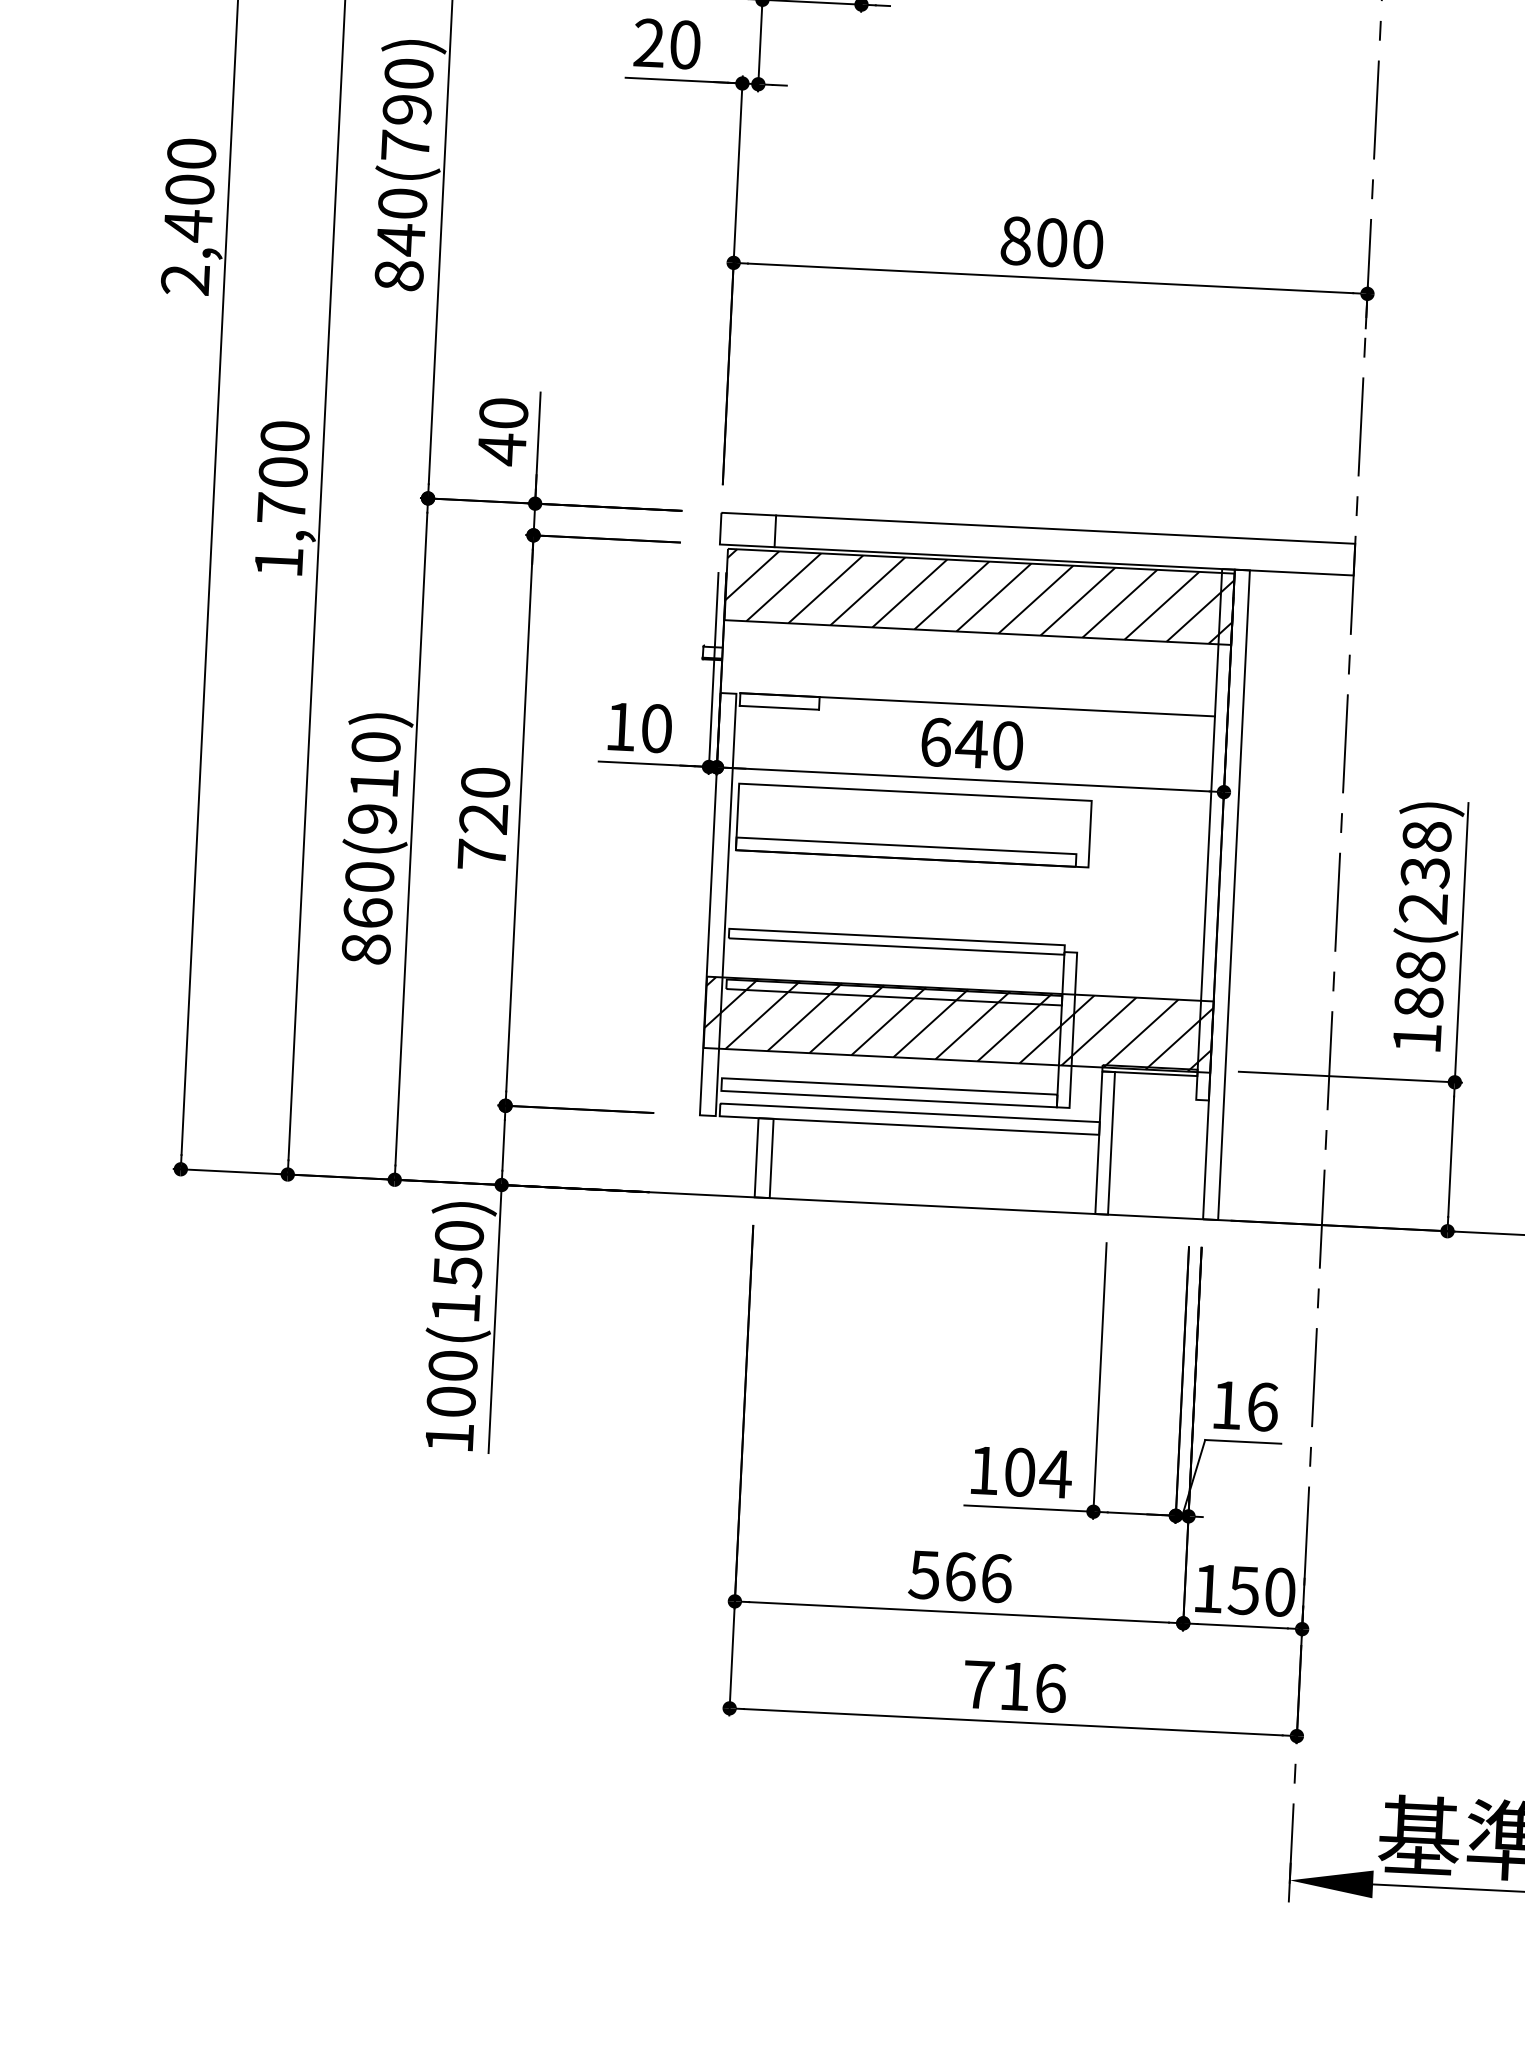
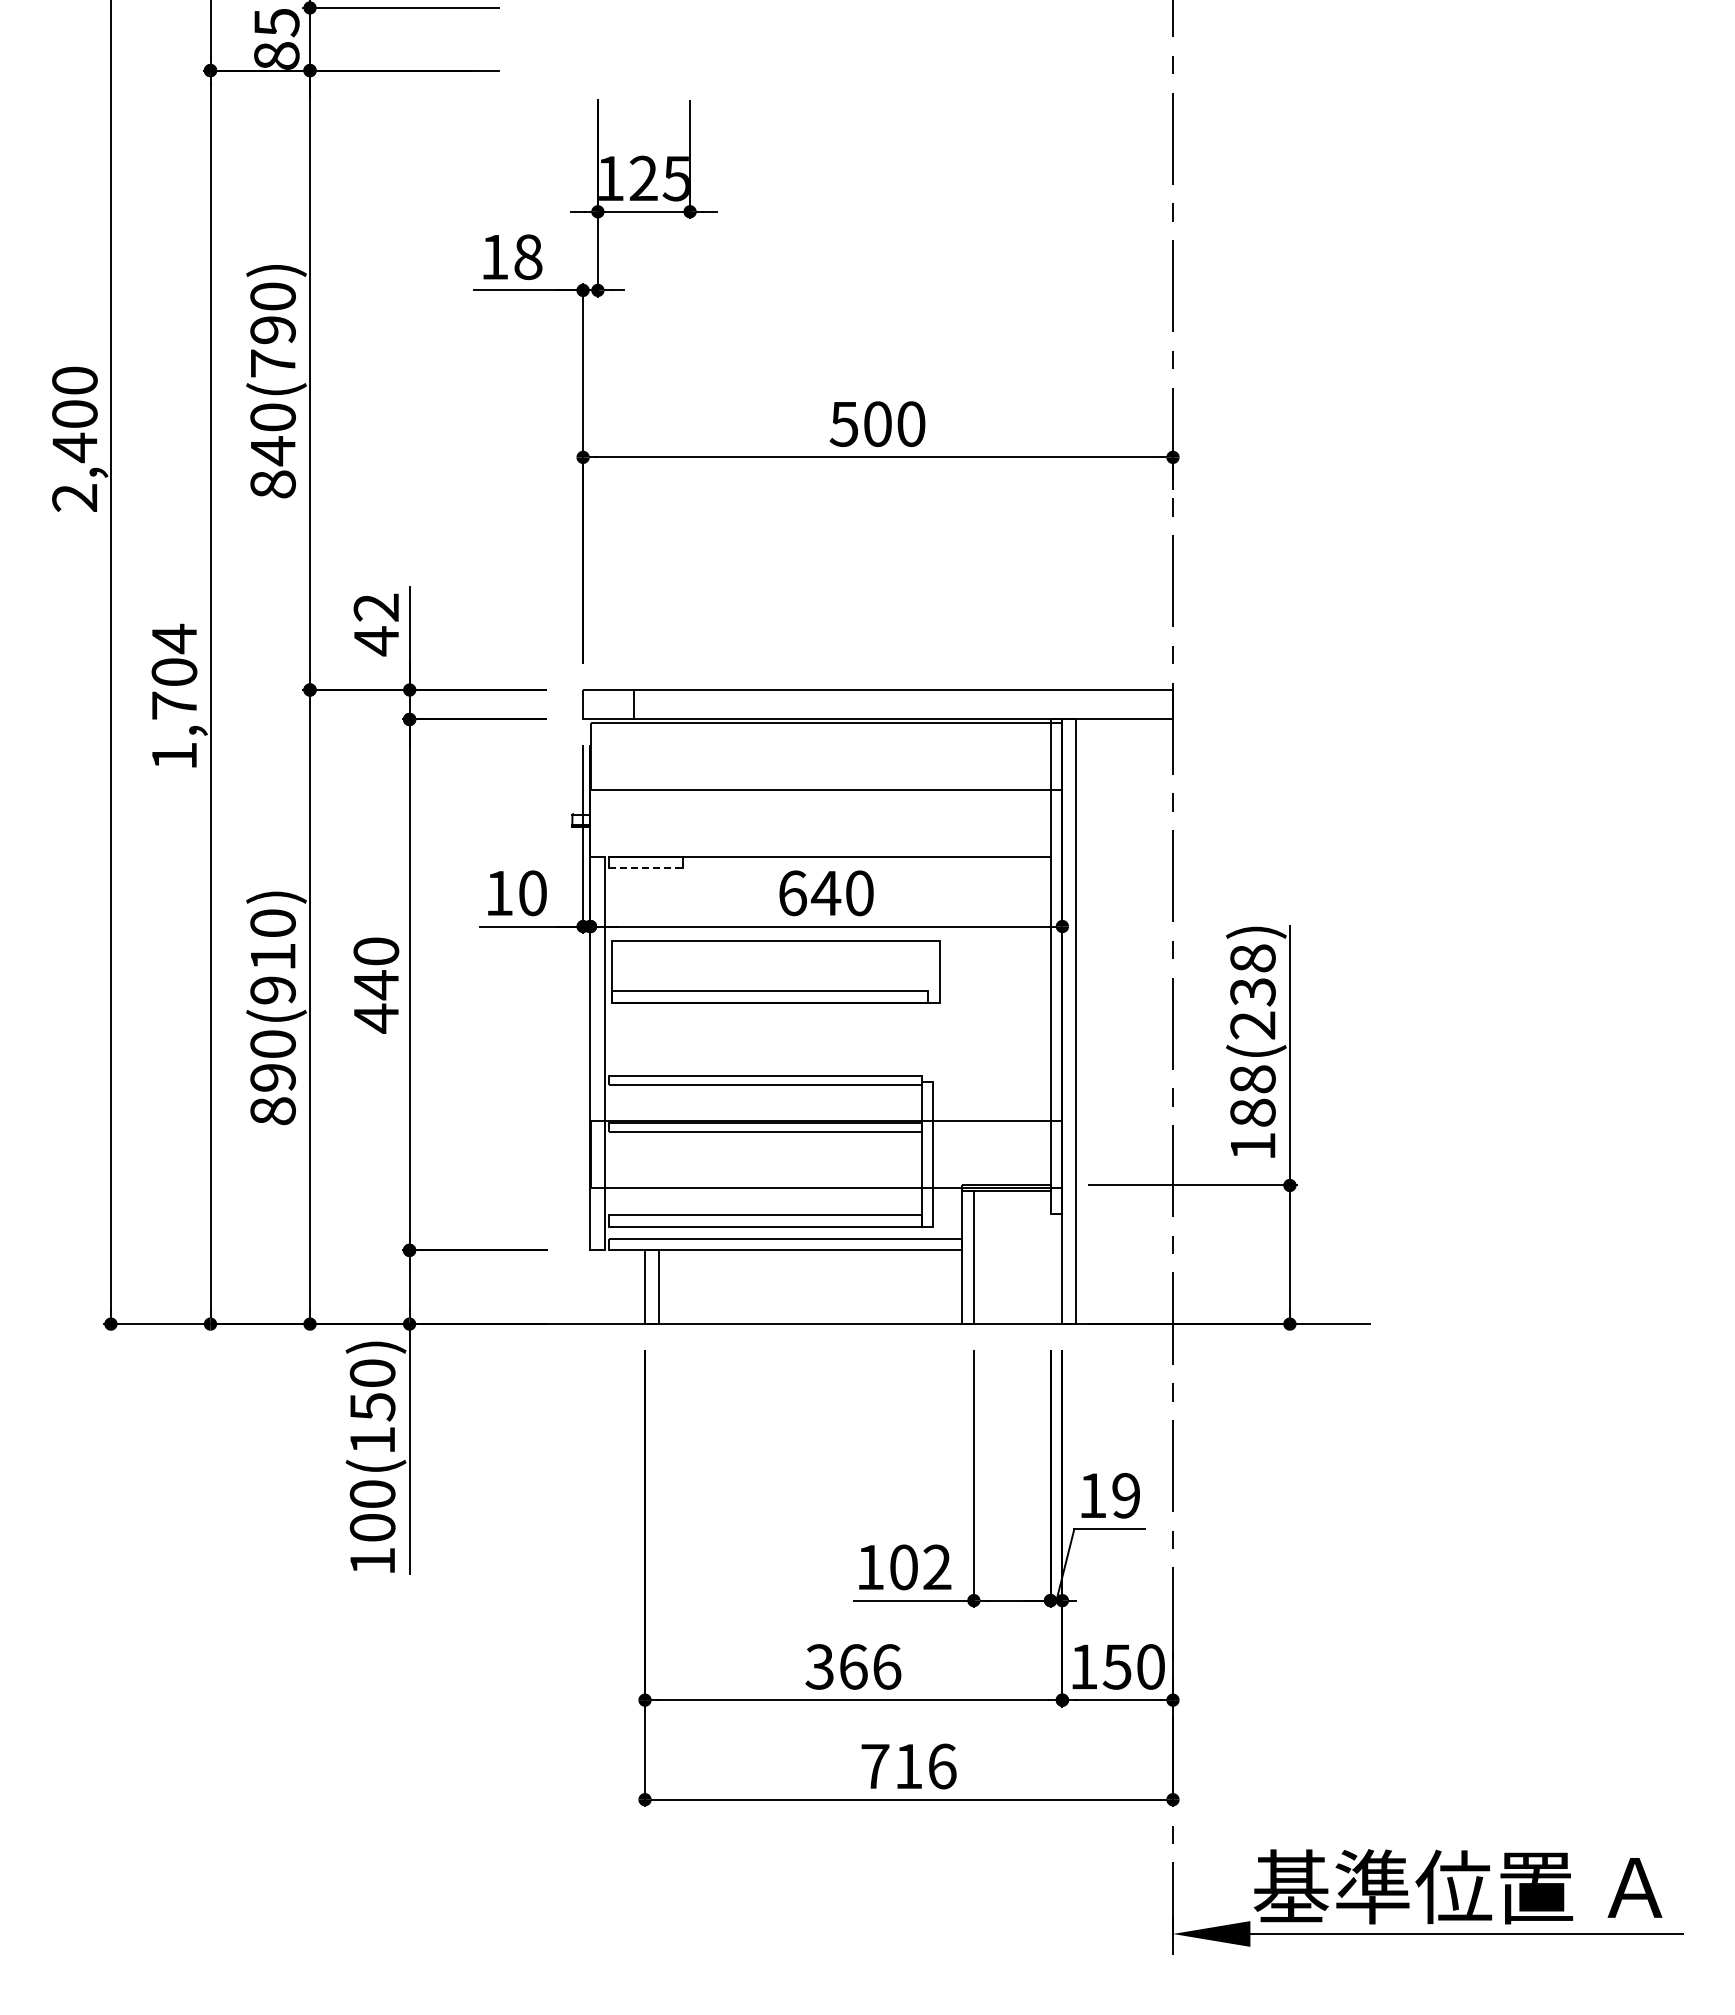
text: (667, 43) -> (511, 256), 20 -> 18
text: (1015, 240) -> (843, 423), 800 -> 500
text: (503, 413) -> (376, 607), 40 -> 42
text: (285, 436) -> (174, 638), 1,700 -> 1,704
hatch: (979, 597) -> (826, 756), removed
line: (779, 707) -> (645, 868), solid -> dashed
text: (482, 836) -> (375, 1001), 720 -> 440
text: (367, 912) -> (272, 1077), 860(910) -> 890(910)
hatch: (958, 1024) -> (826, 1154), removed
text: (1262, 1406) -> (1126, 1495), 16 -> 19
text: (1056, 1473) -> (937, 1566), 104 -> 102
text: (924, 1574) -> (819, 1666), 566 -> 366

